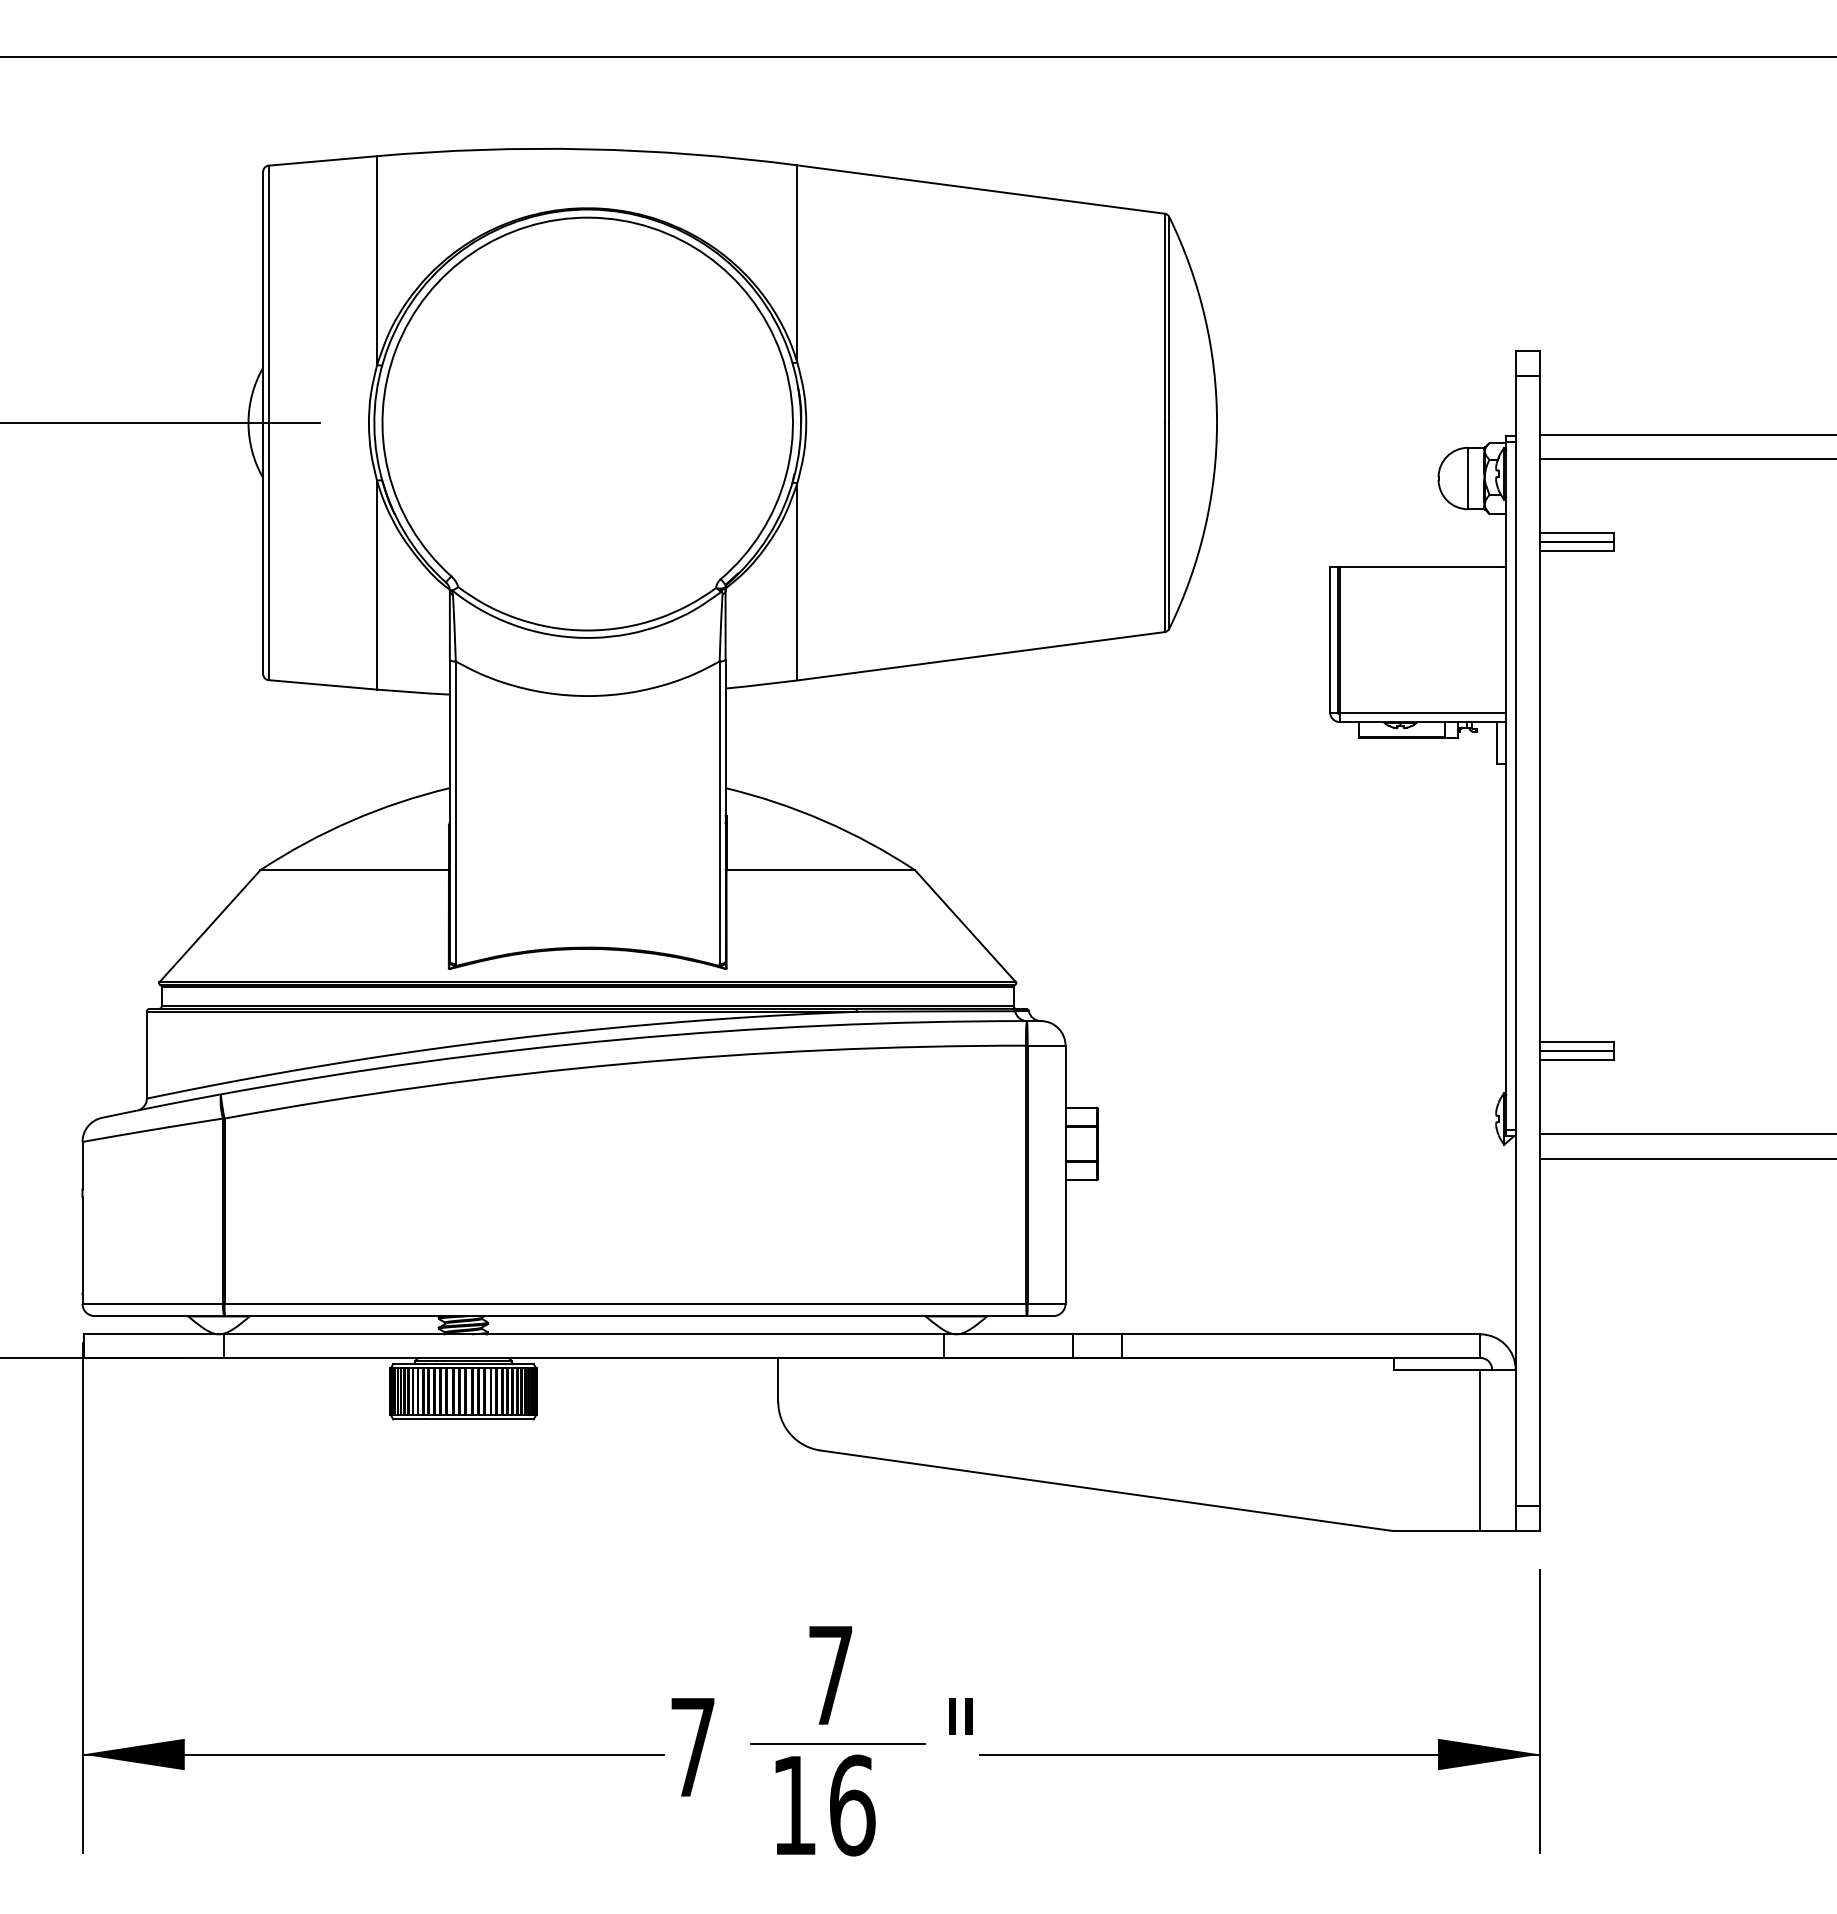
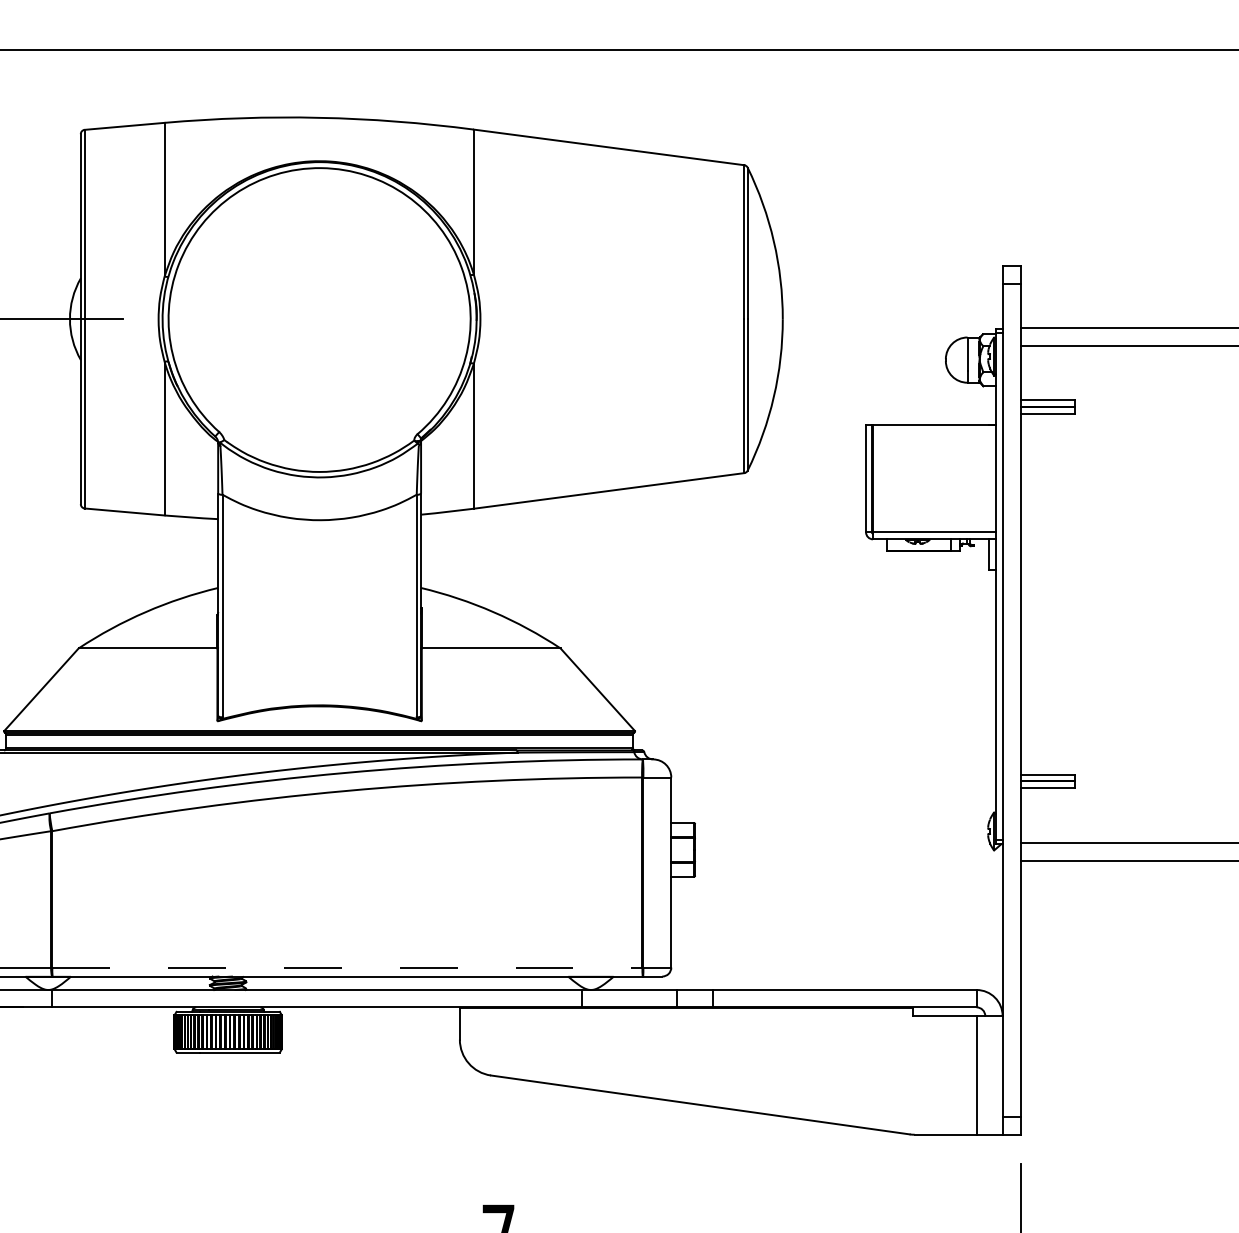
line: (625, 1303) -> (347, 967), solid -> dashed

